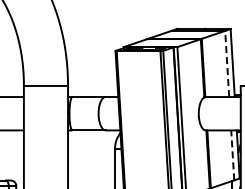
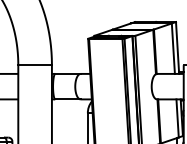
line: (227, 63) -> (173, 48), dashed -> solid
line: (232, 155) -> (177, 118), dashed -> solid

